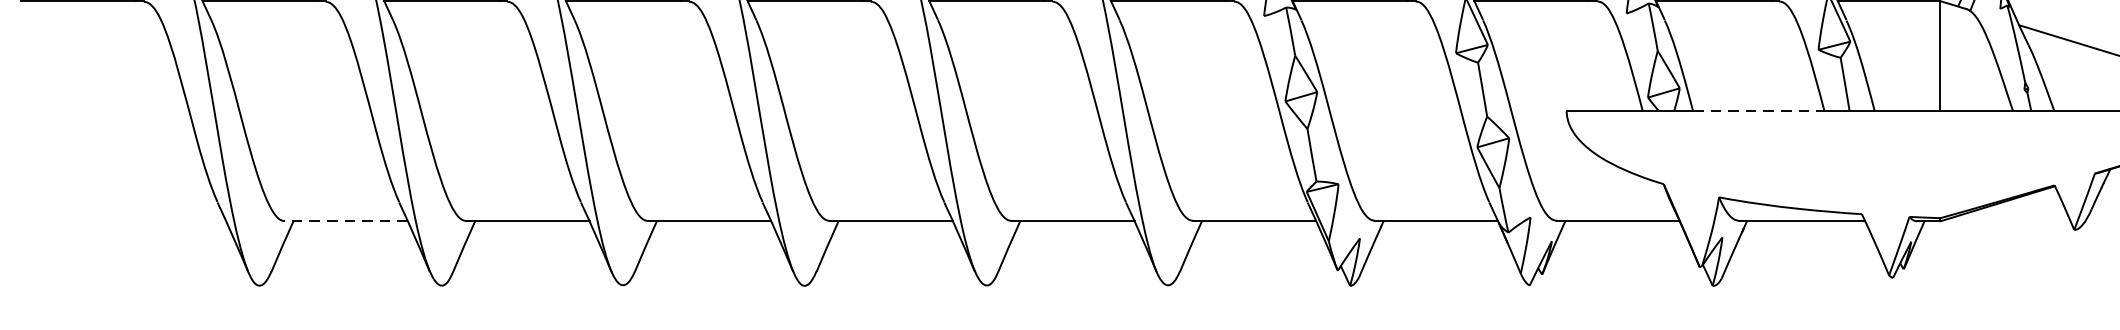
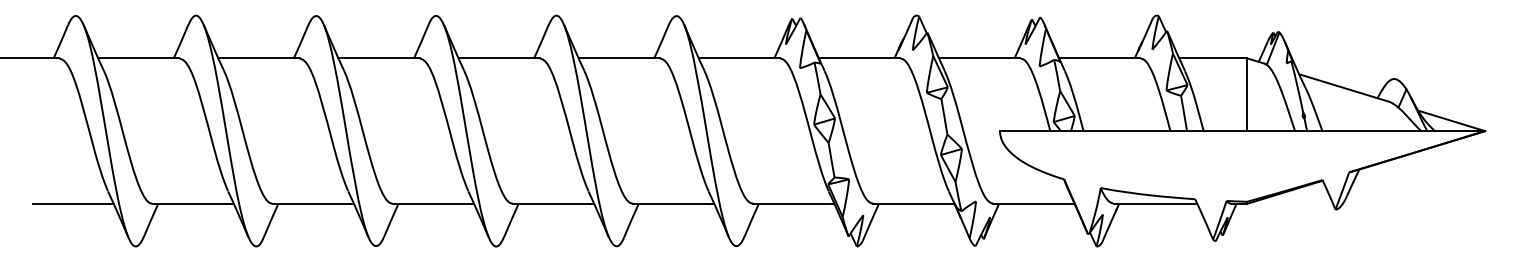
line: (1759, 111) -> (1127, 131), dashed -> solid
line: (163, 220) -> (72, 203), added
line: (346, 220) -> (193, 203), dashed -> solid

